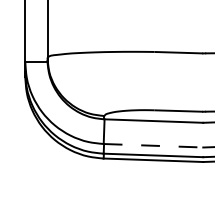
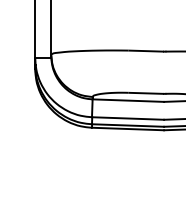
line: (154, 145) -> (128, 118), dashed -> solid

